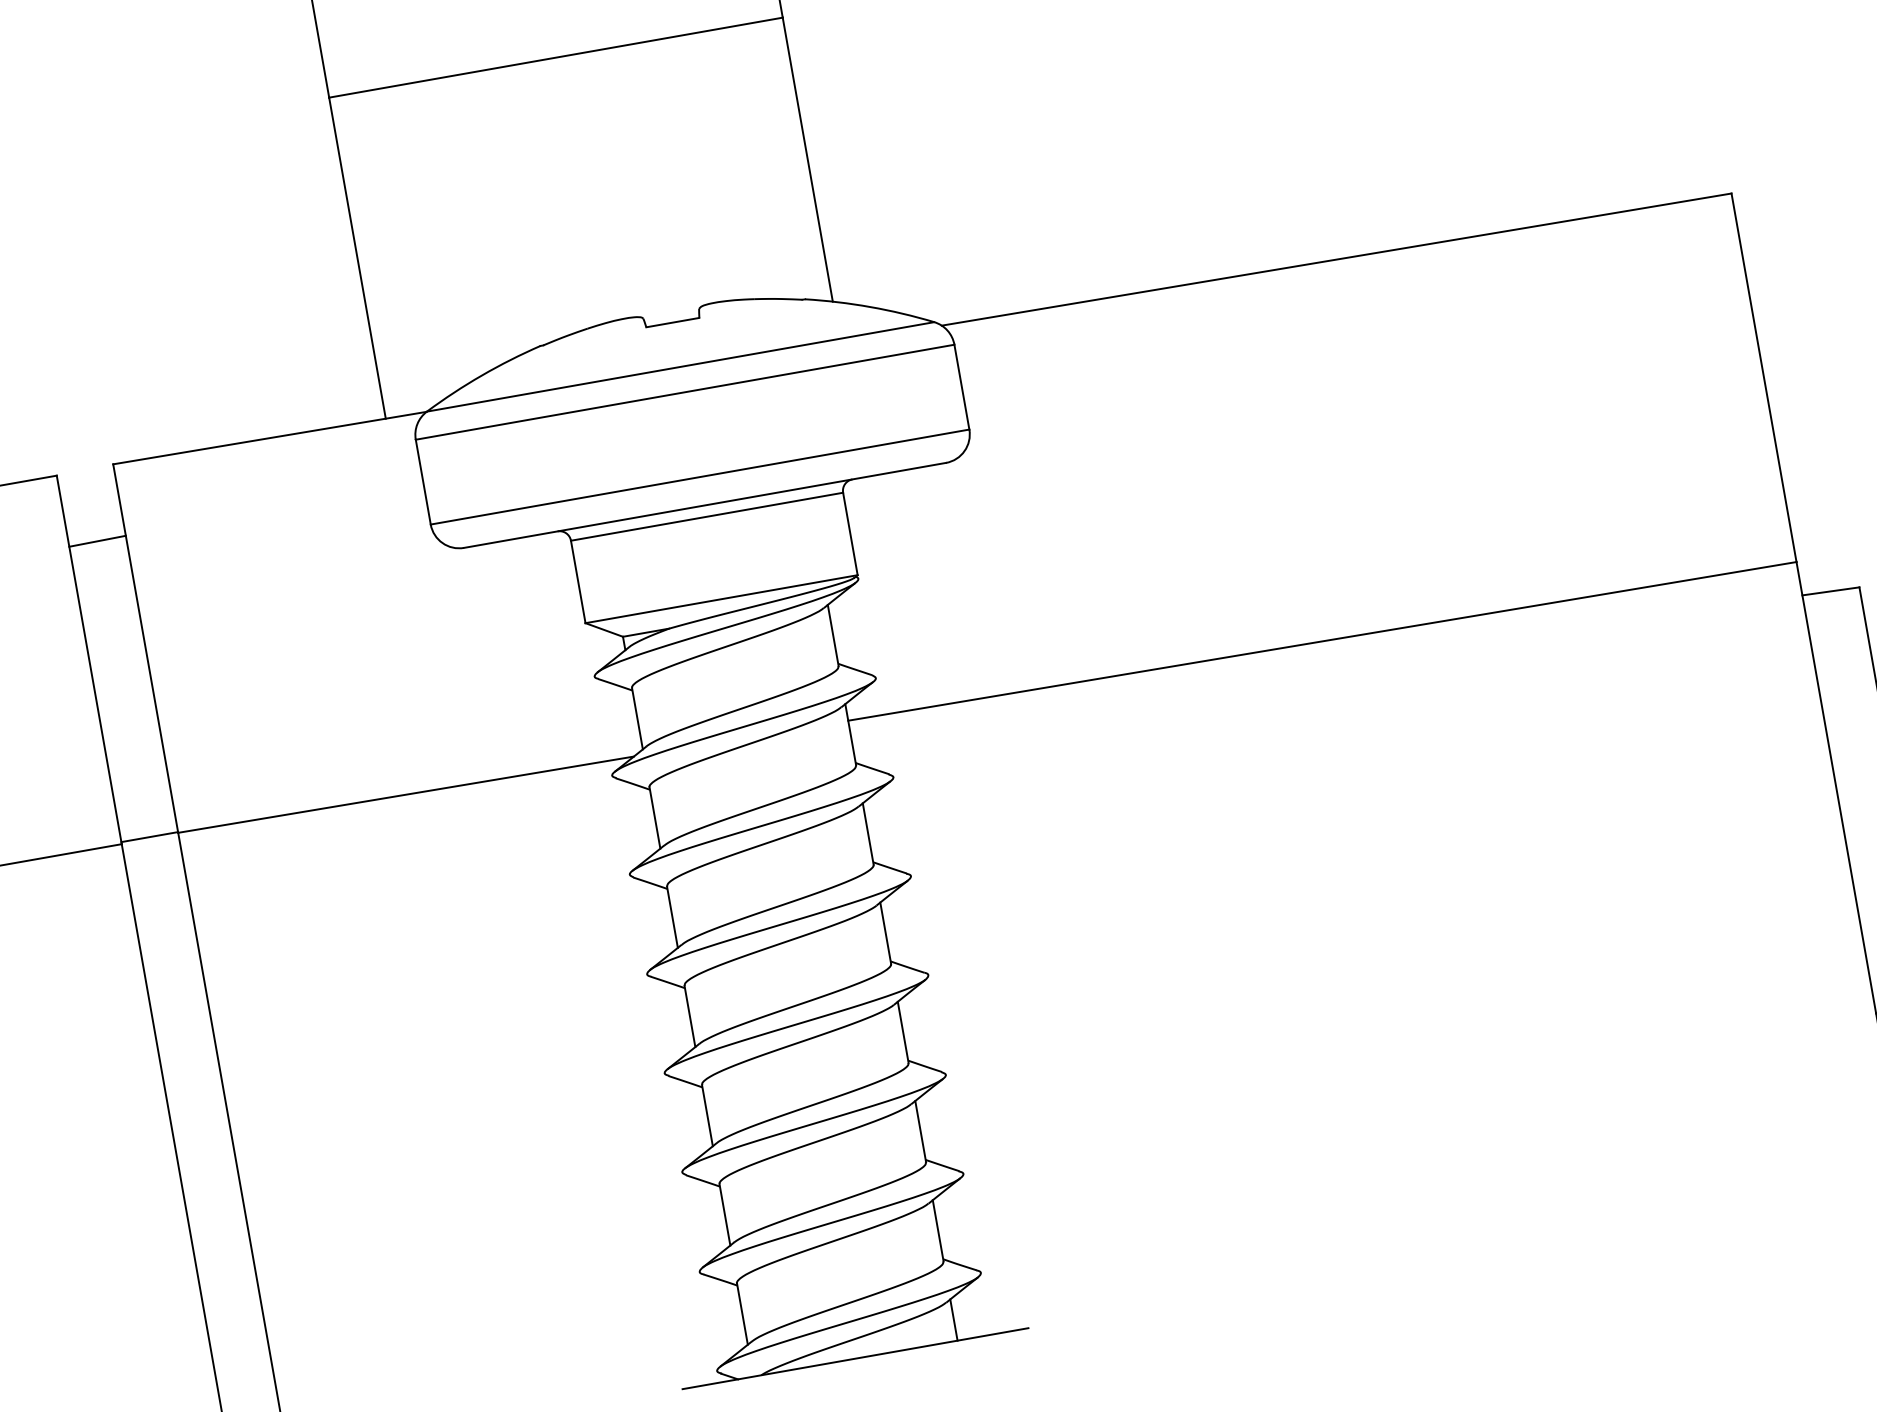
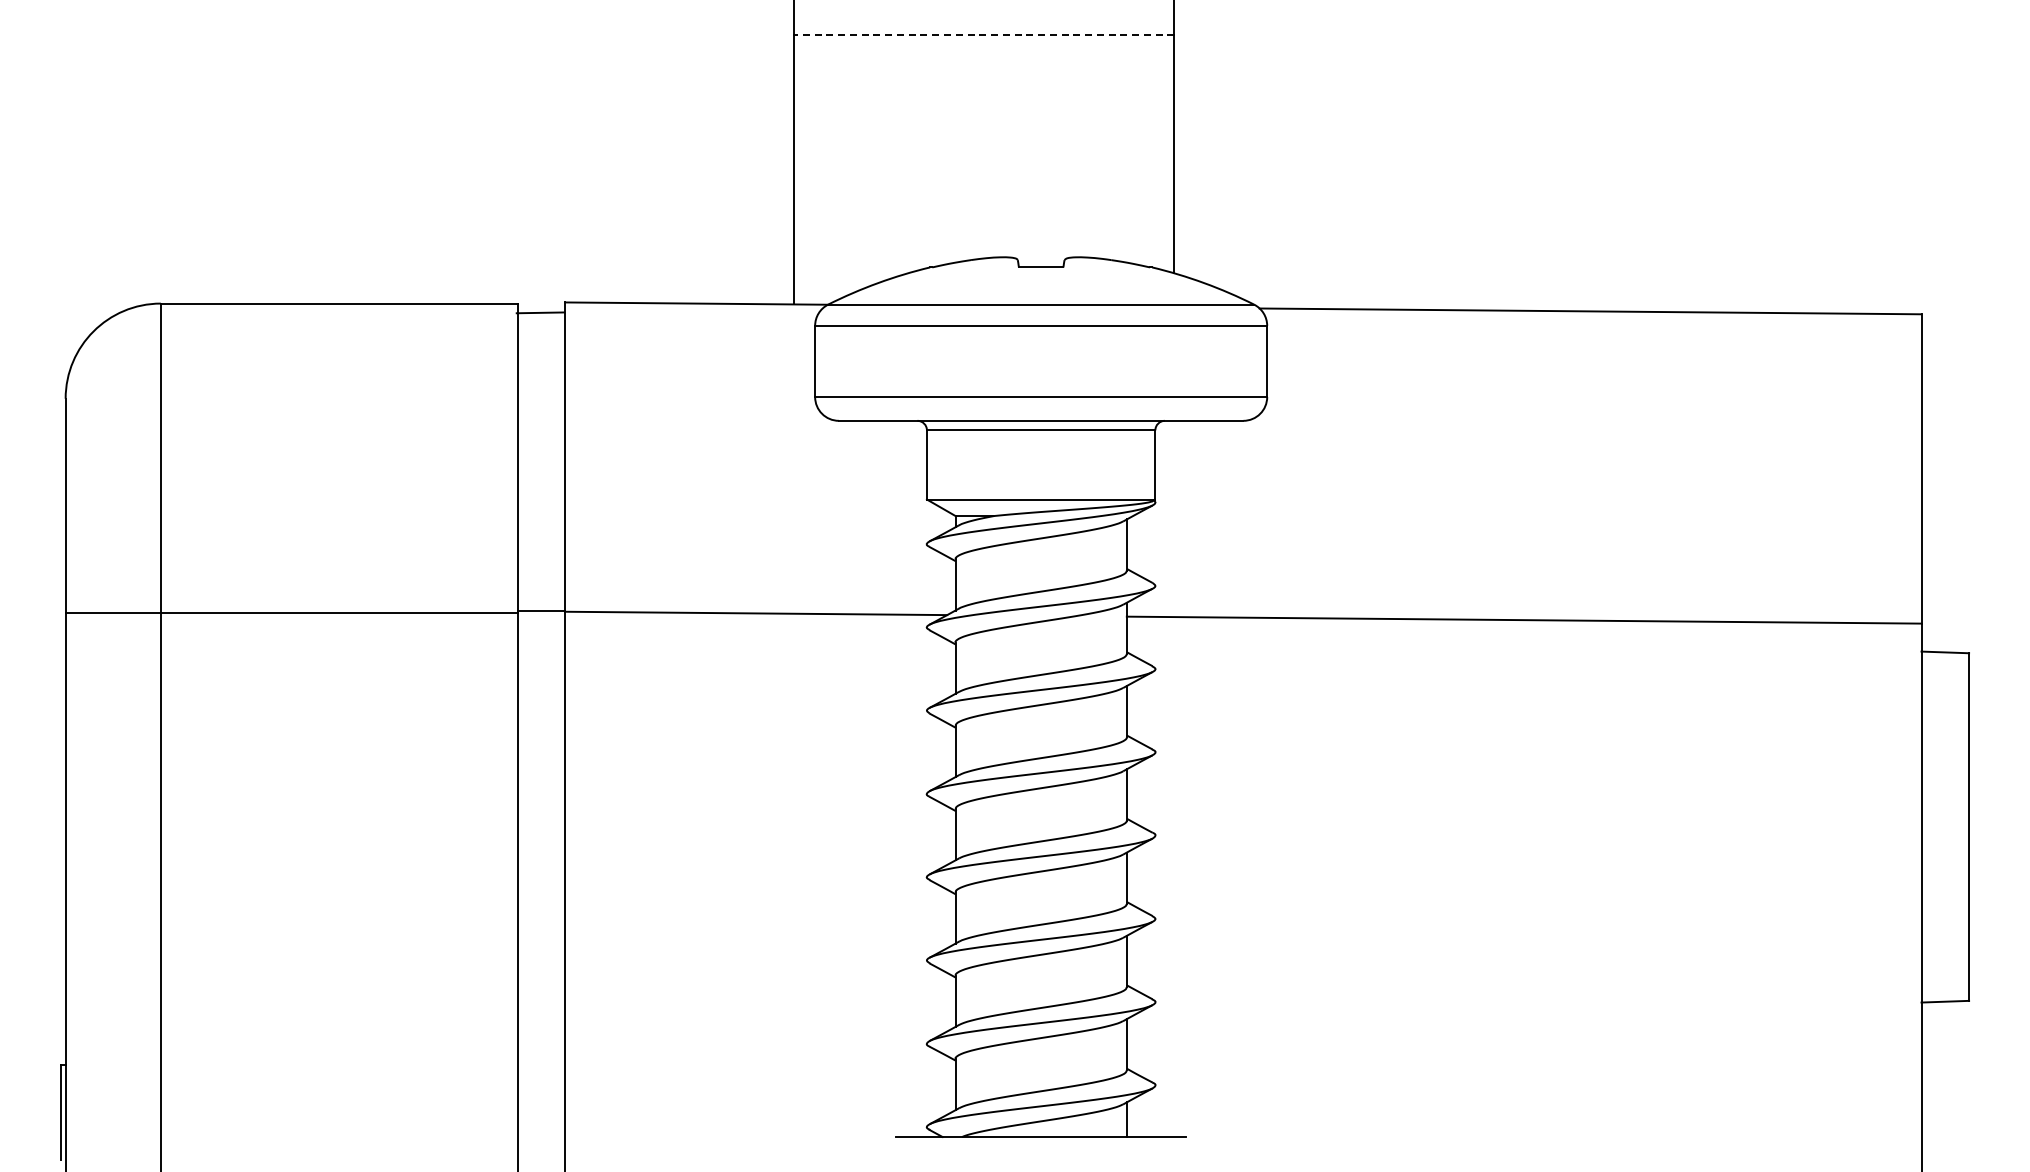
line: (555, 57) -> (983, 34), solid -> dashed
line: (97, 540) -> (540, 312), moved

